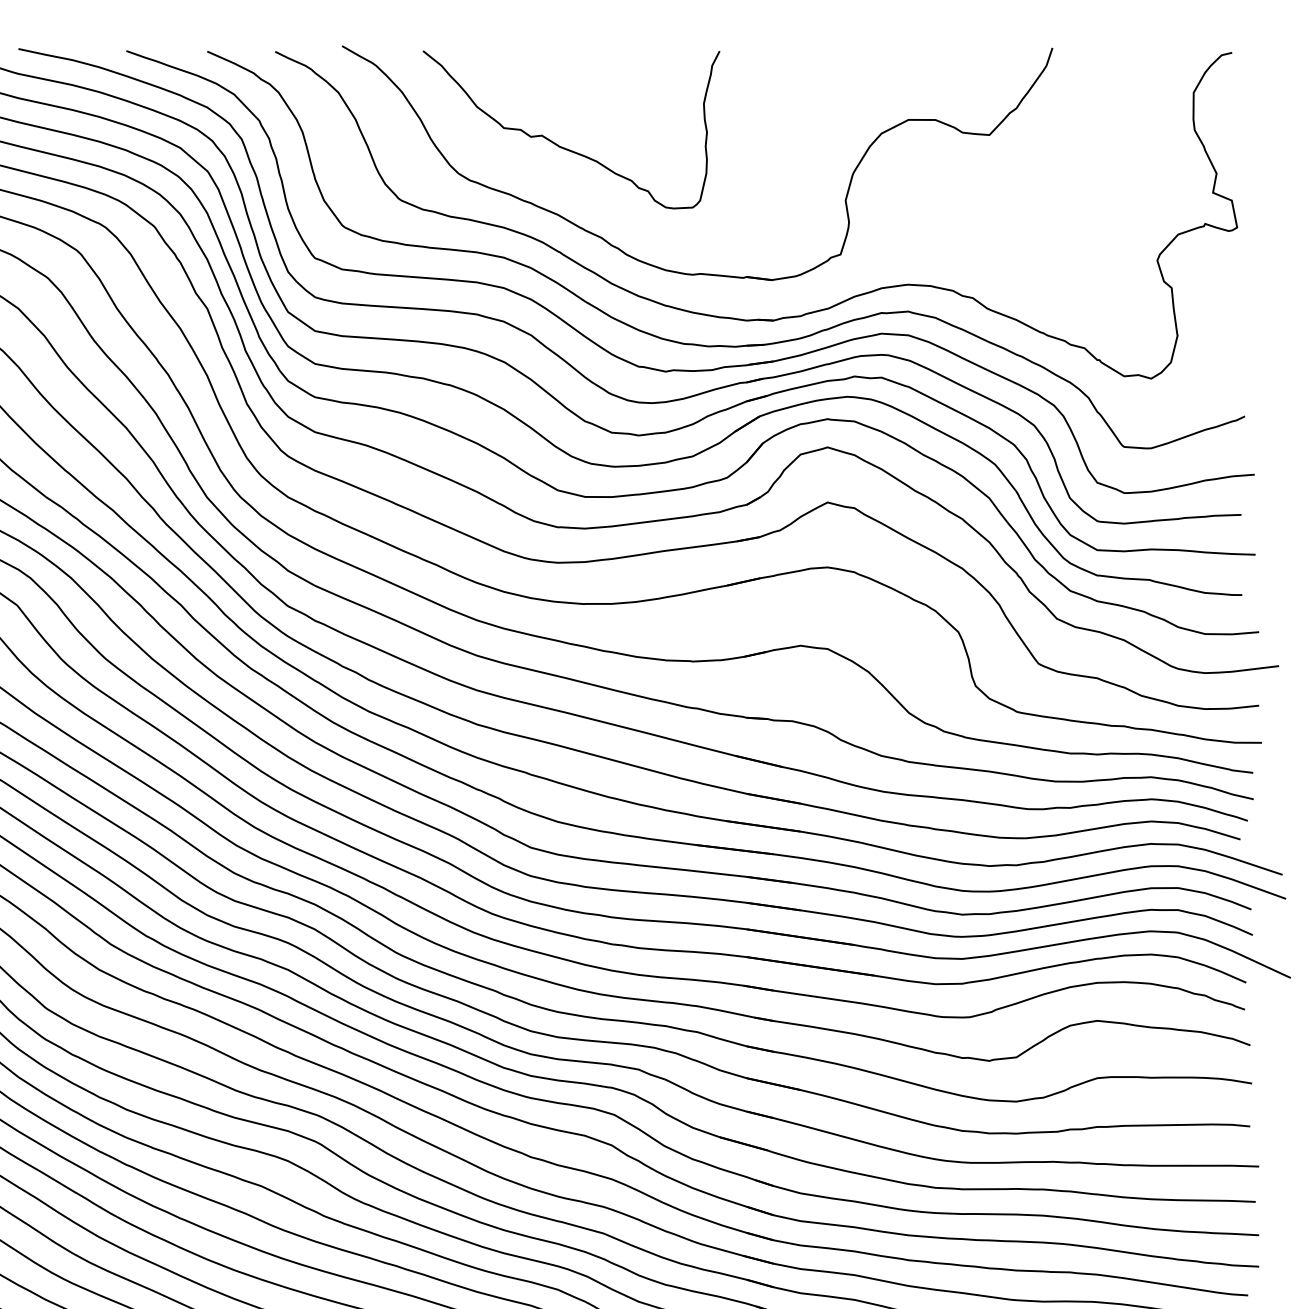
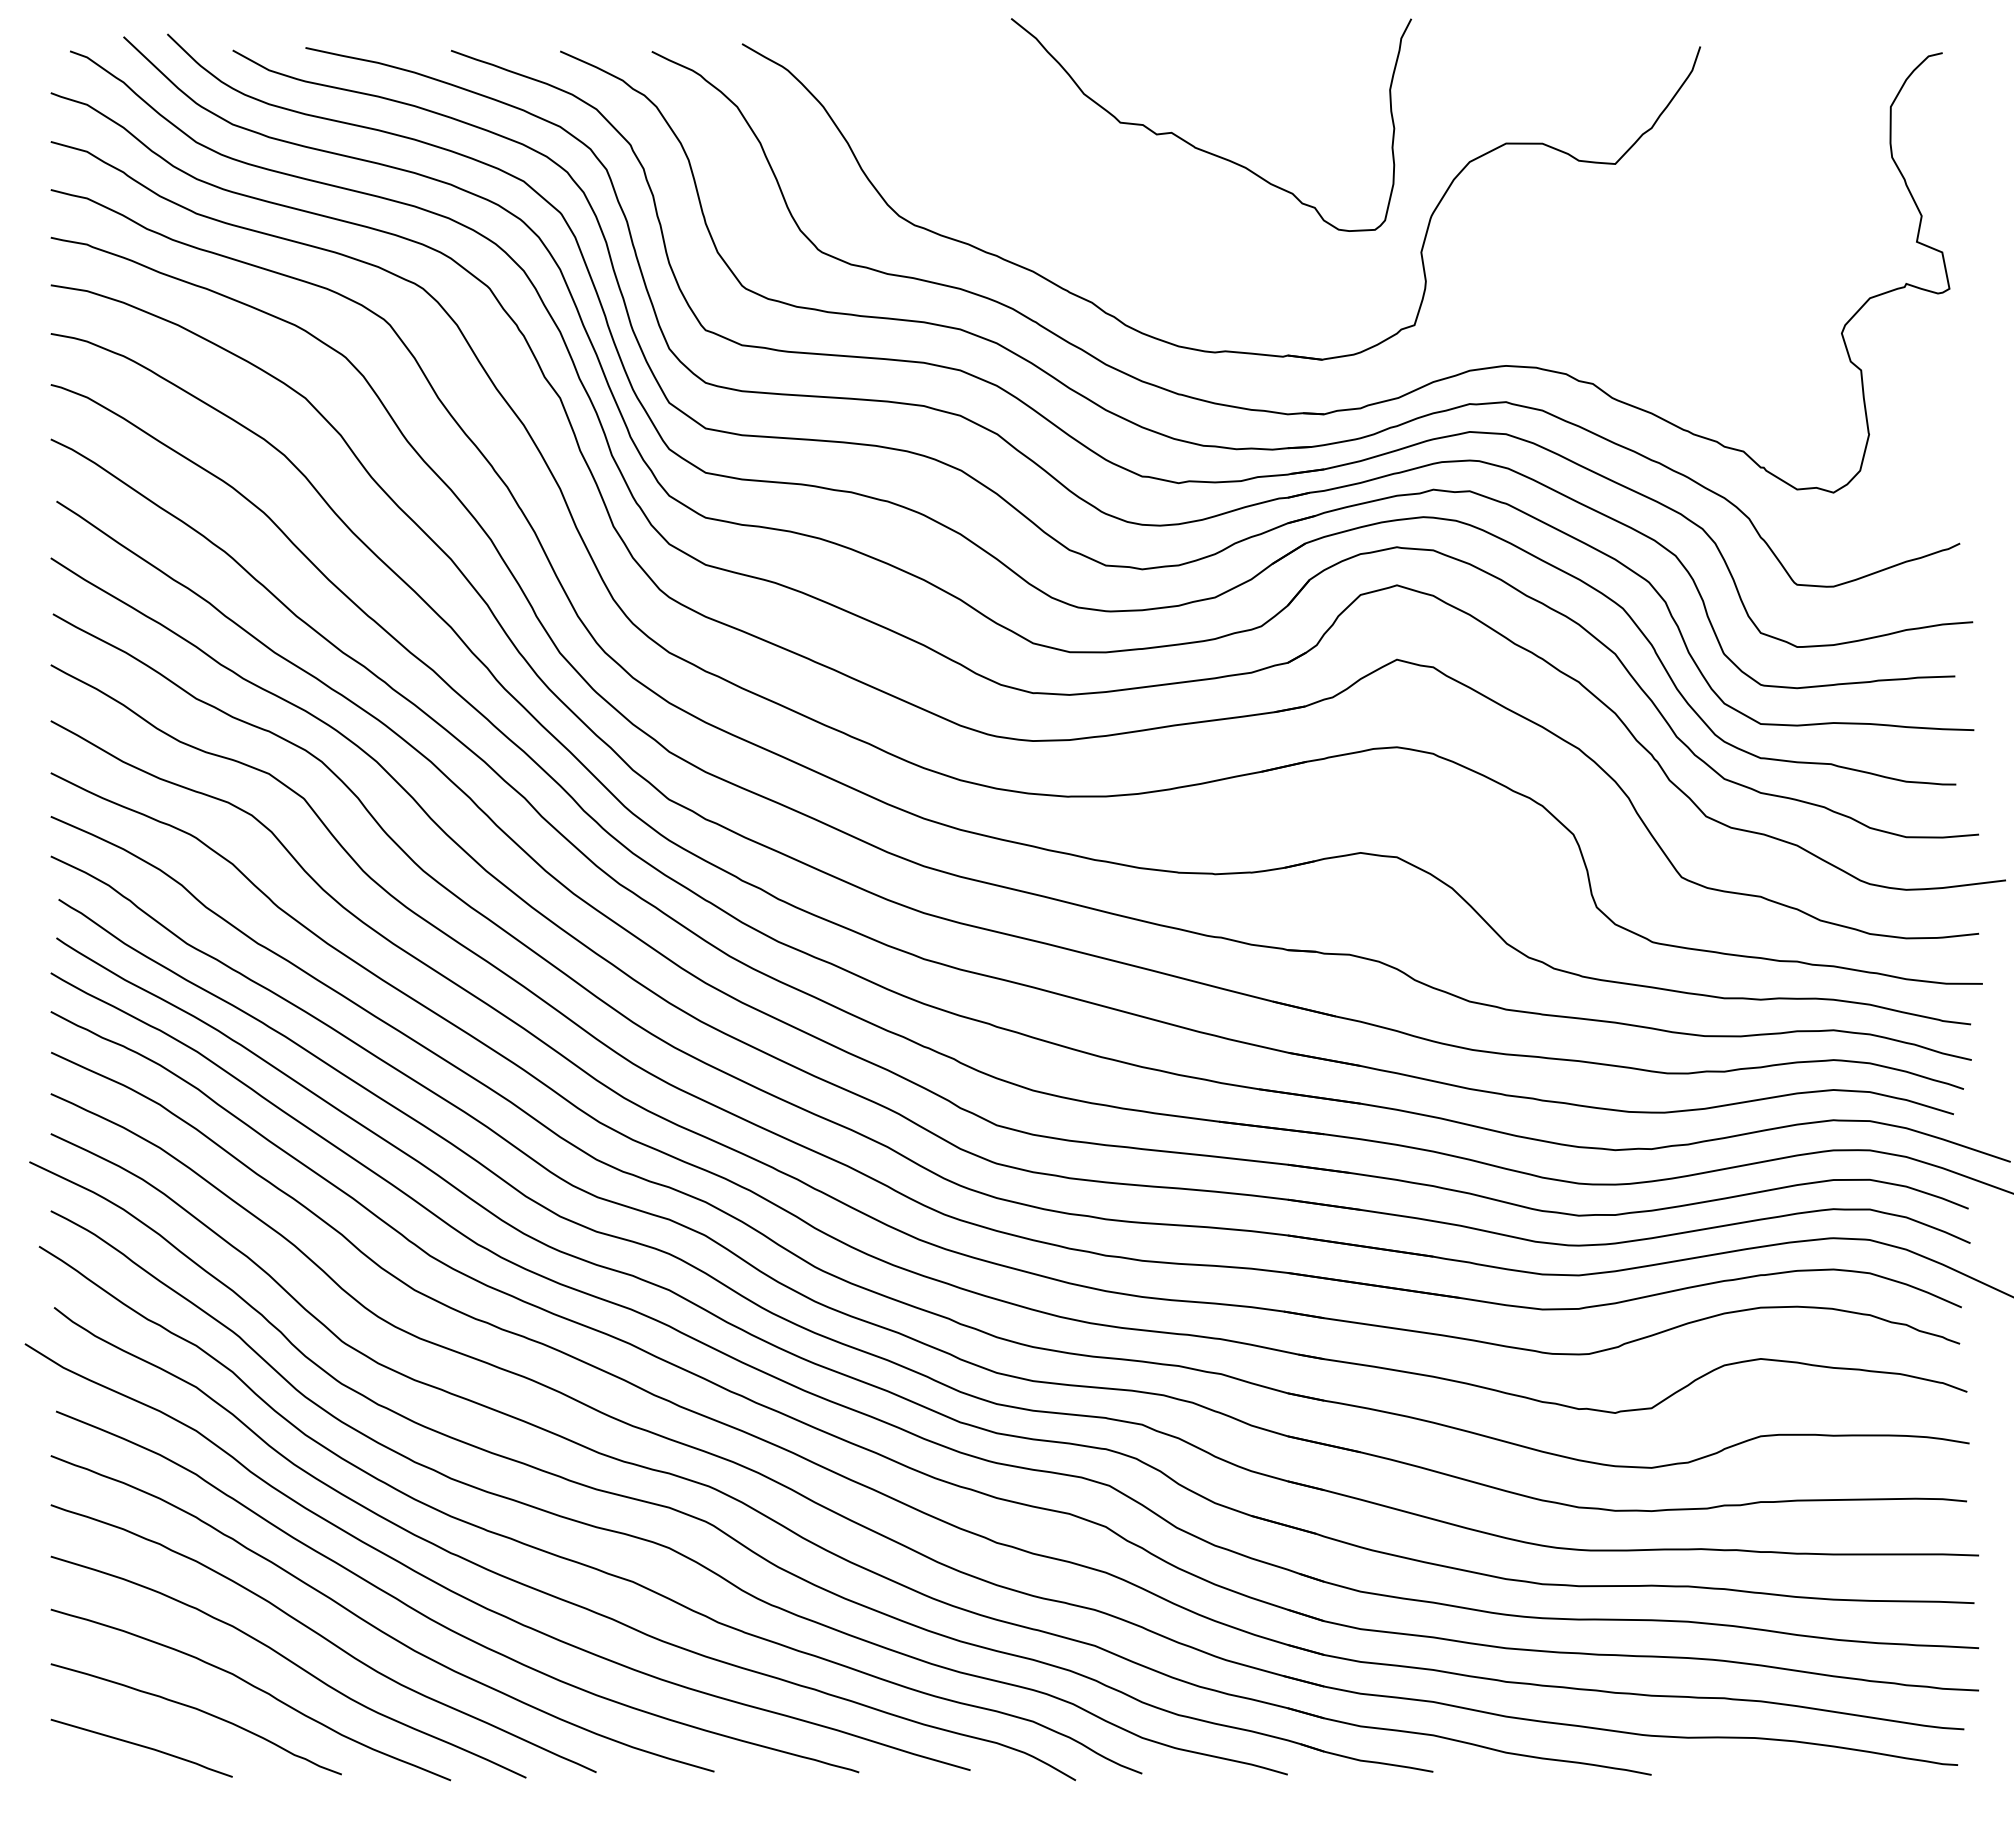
curve: (565, 148) -> (1203, 149), moved

